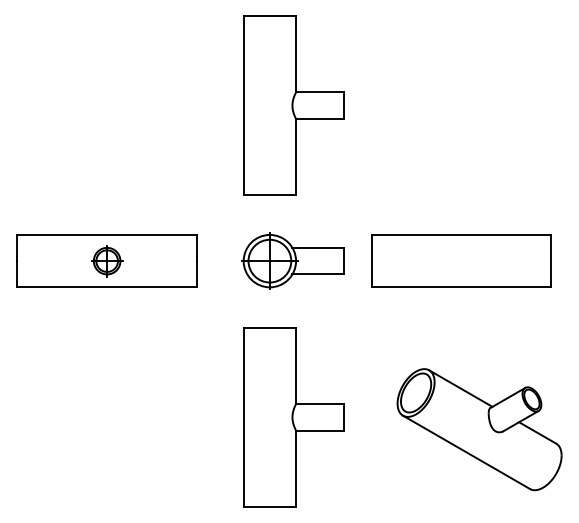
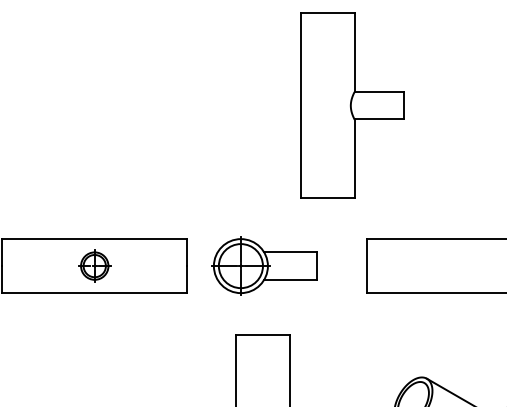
part: (293, 105) -> (351, 105), moved
part: (292, 260) -> (264, 265), moved

